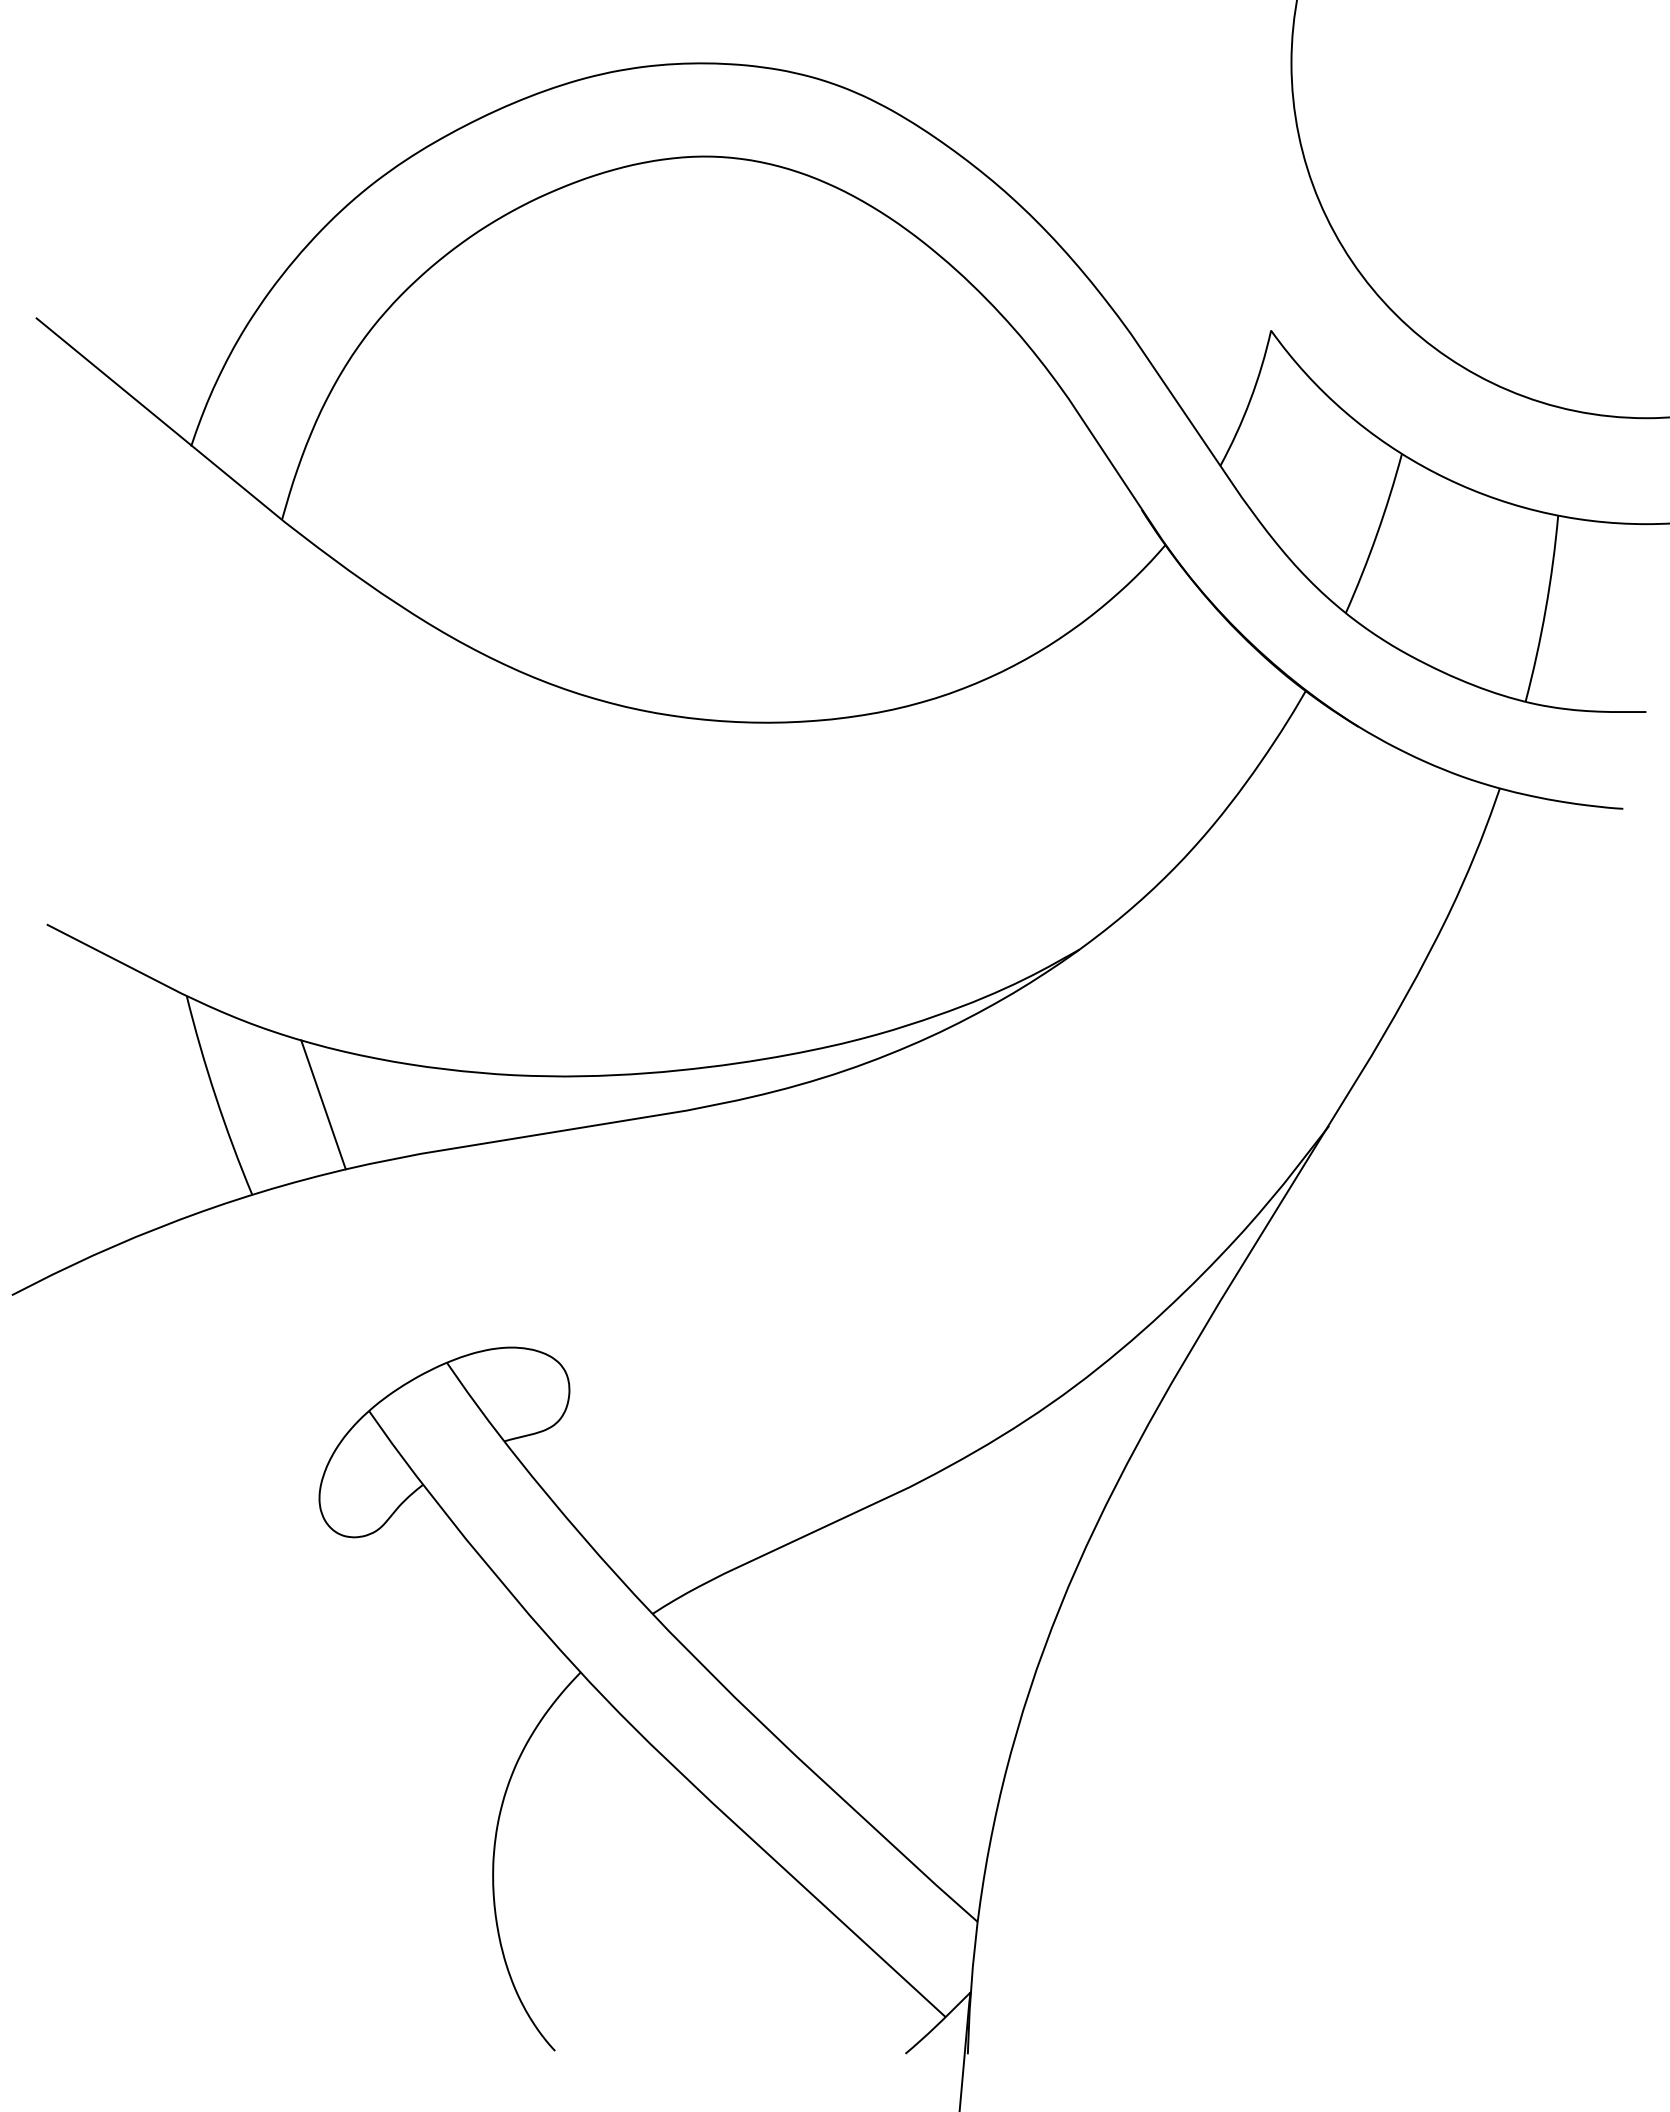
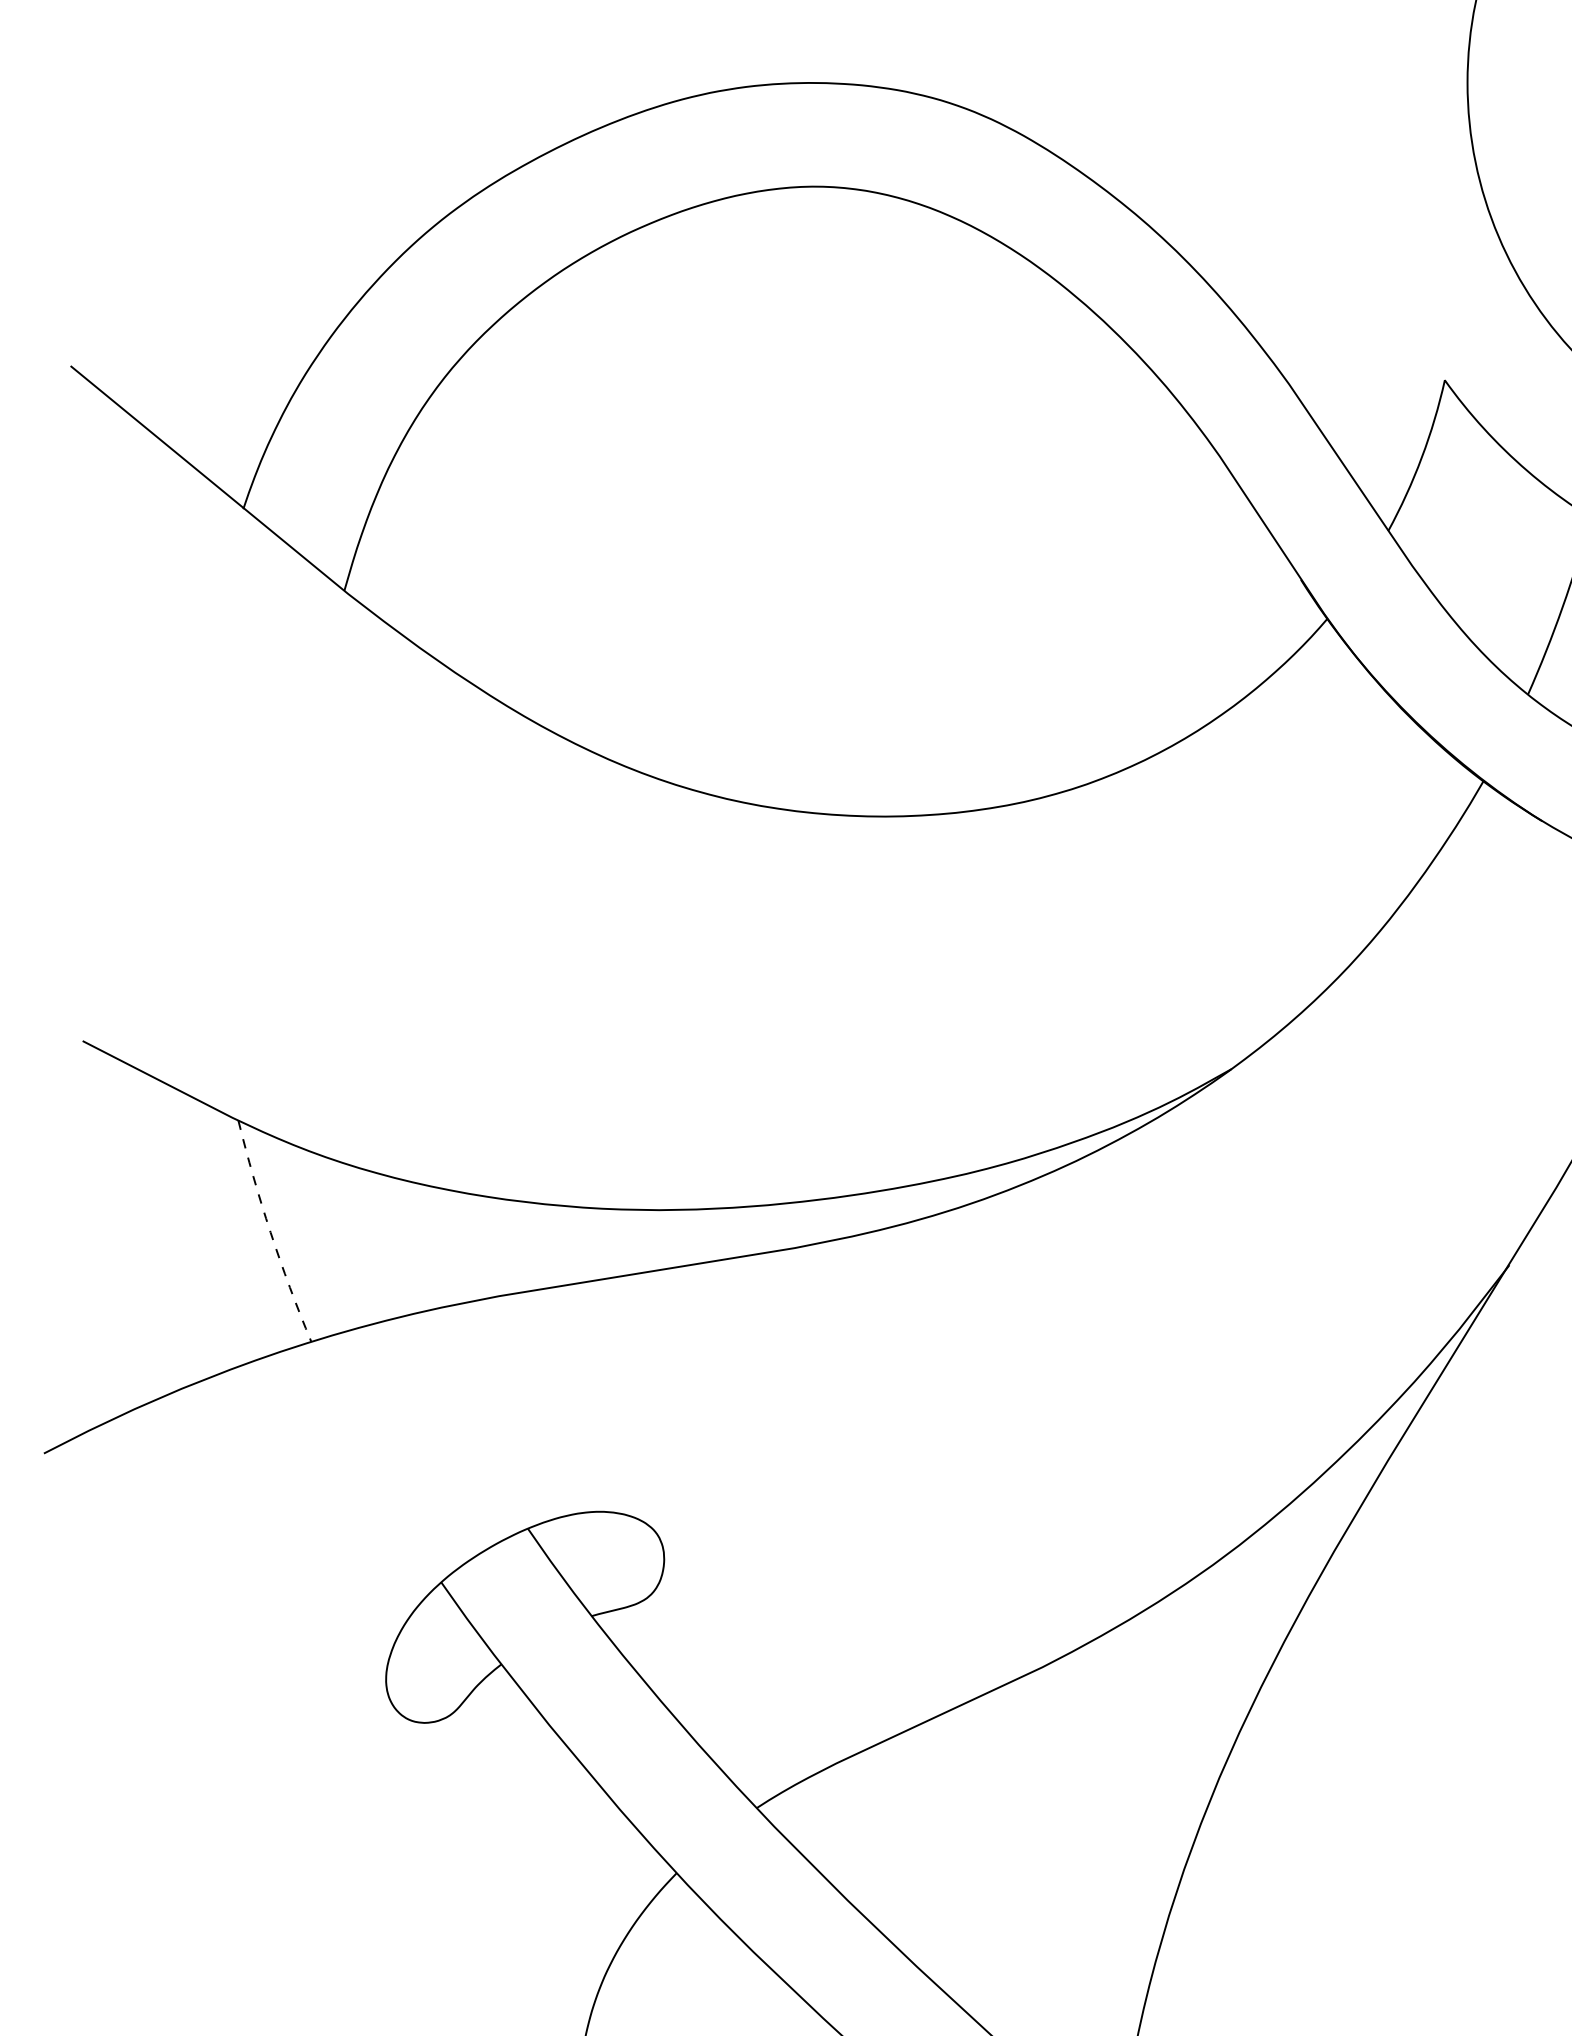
arc: (215, 1096) -> (270, 1232), solid -> dashed
line: (323, 1104) -> (390, 1241), removed

